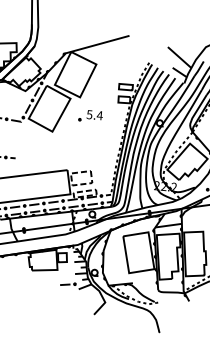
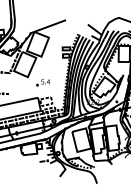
part: (89, 115) -> (42, 82), moved

